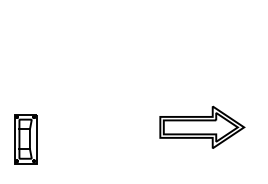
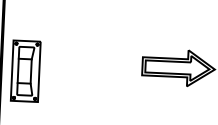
part: (25, 138) -> (25, 70), size x1.43

